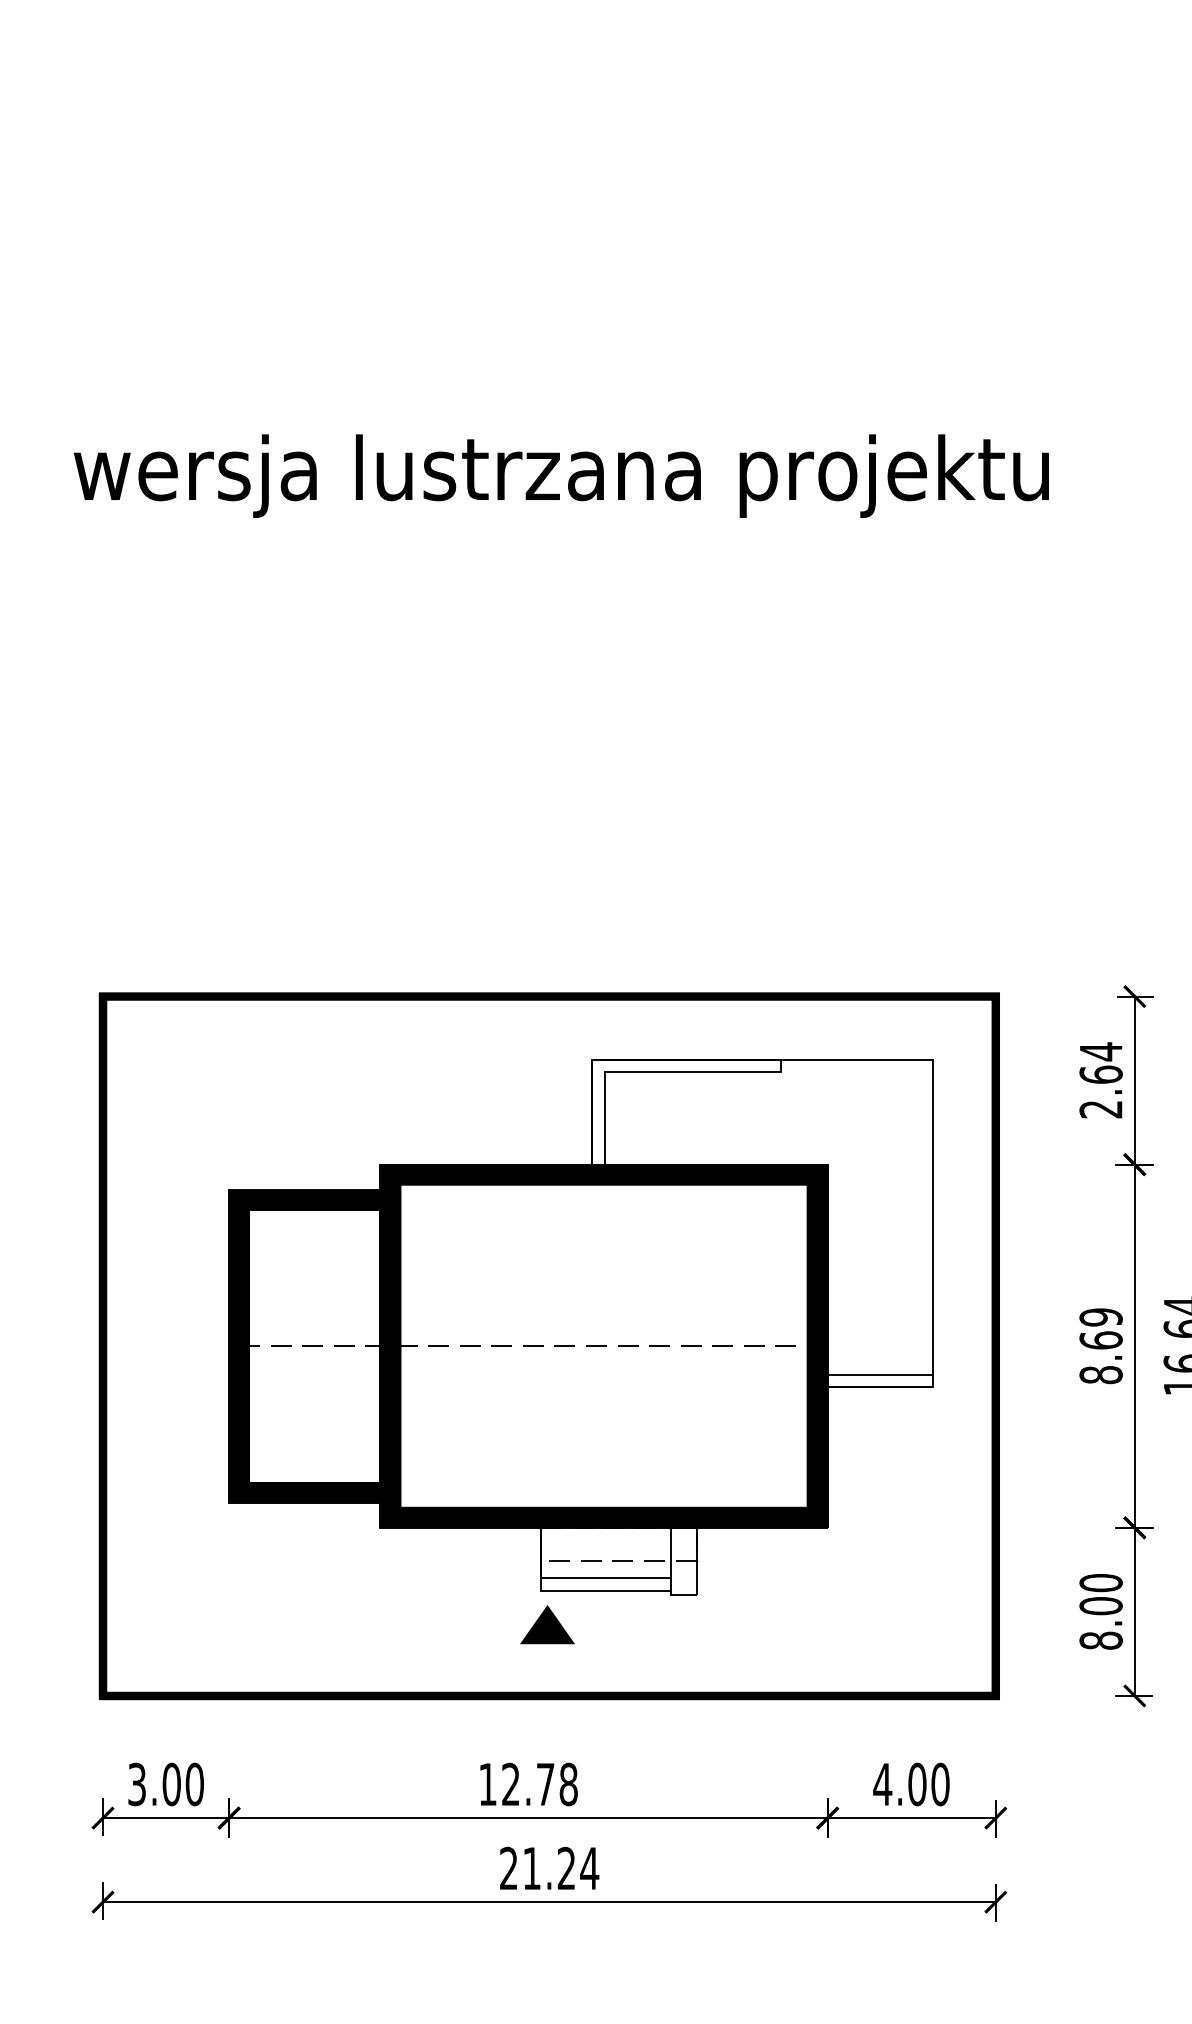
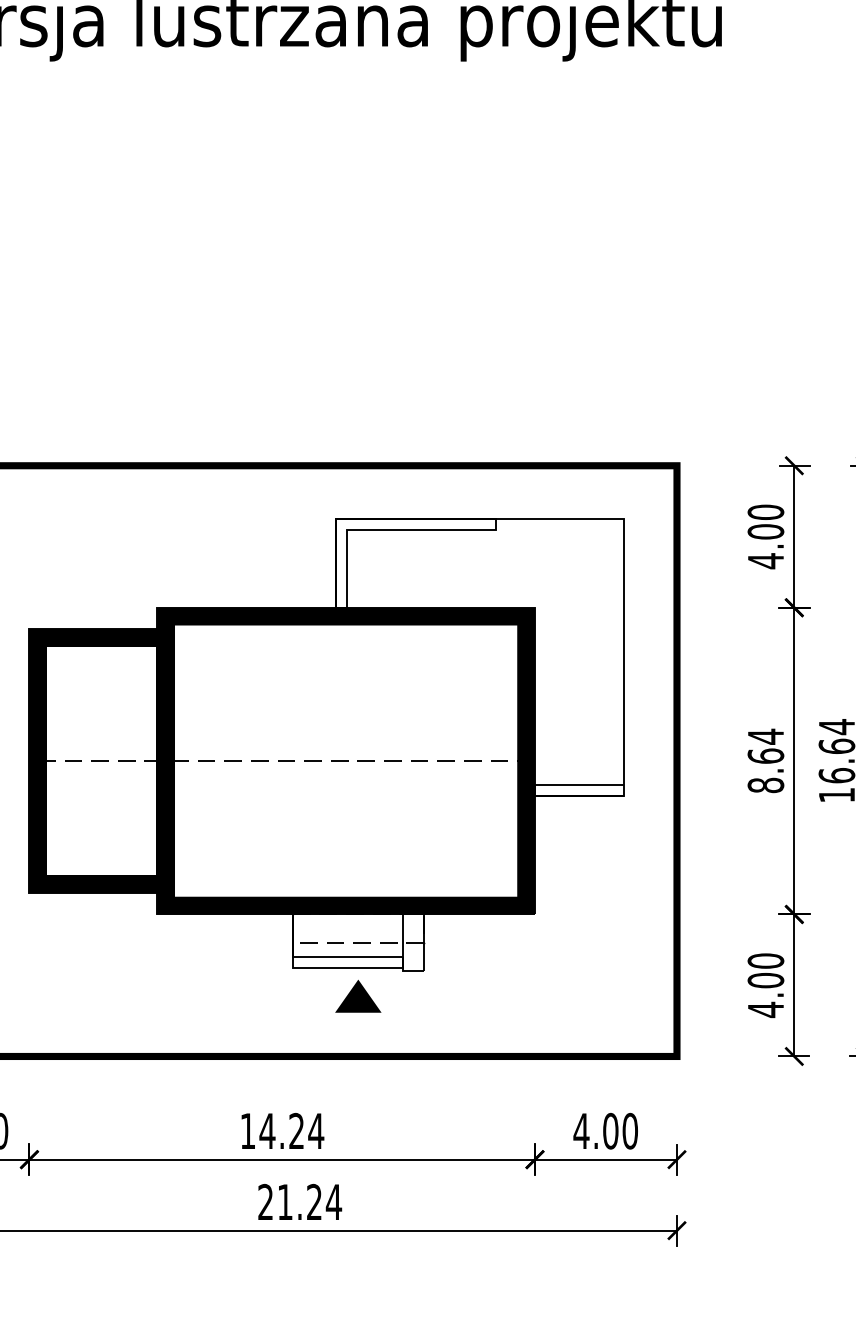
text: (1100, 1080) -> (765, 536), 2.64 -> 4.00
text: (1100, 1317) -> (765, 736), 8.69 -> 8.64
part: (547, 1624) -> (358, 996), moved
text: (1100, 1640) -> (765, 1009), 8.00 -> 4.00
text: (539, 1784) -> (291, 1131), 12.78 -> 14.24

